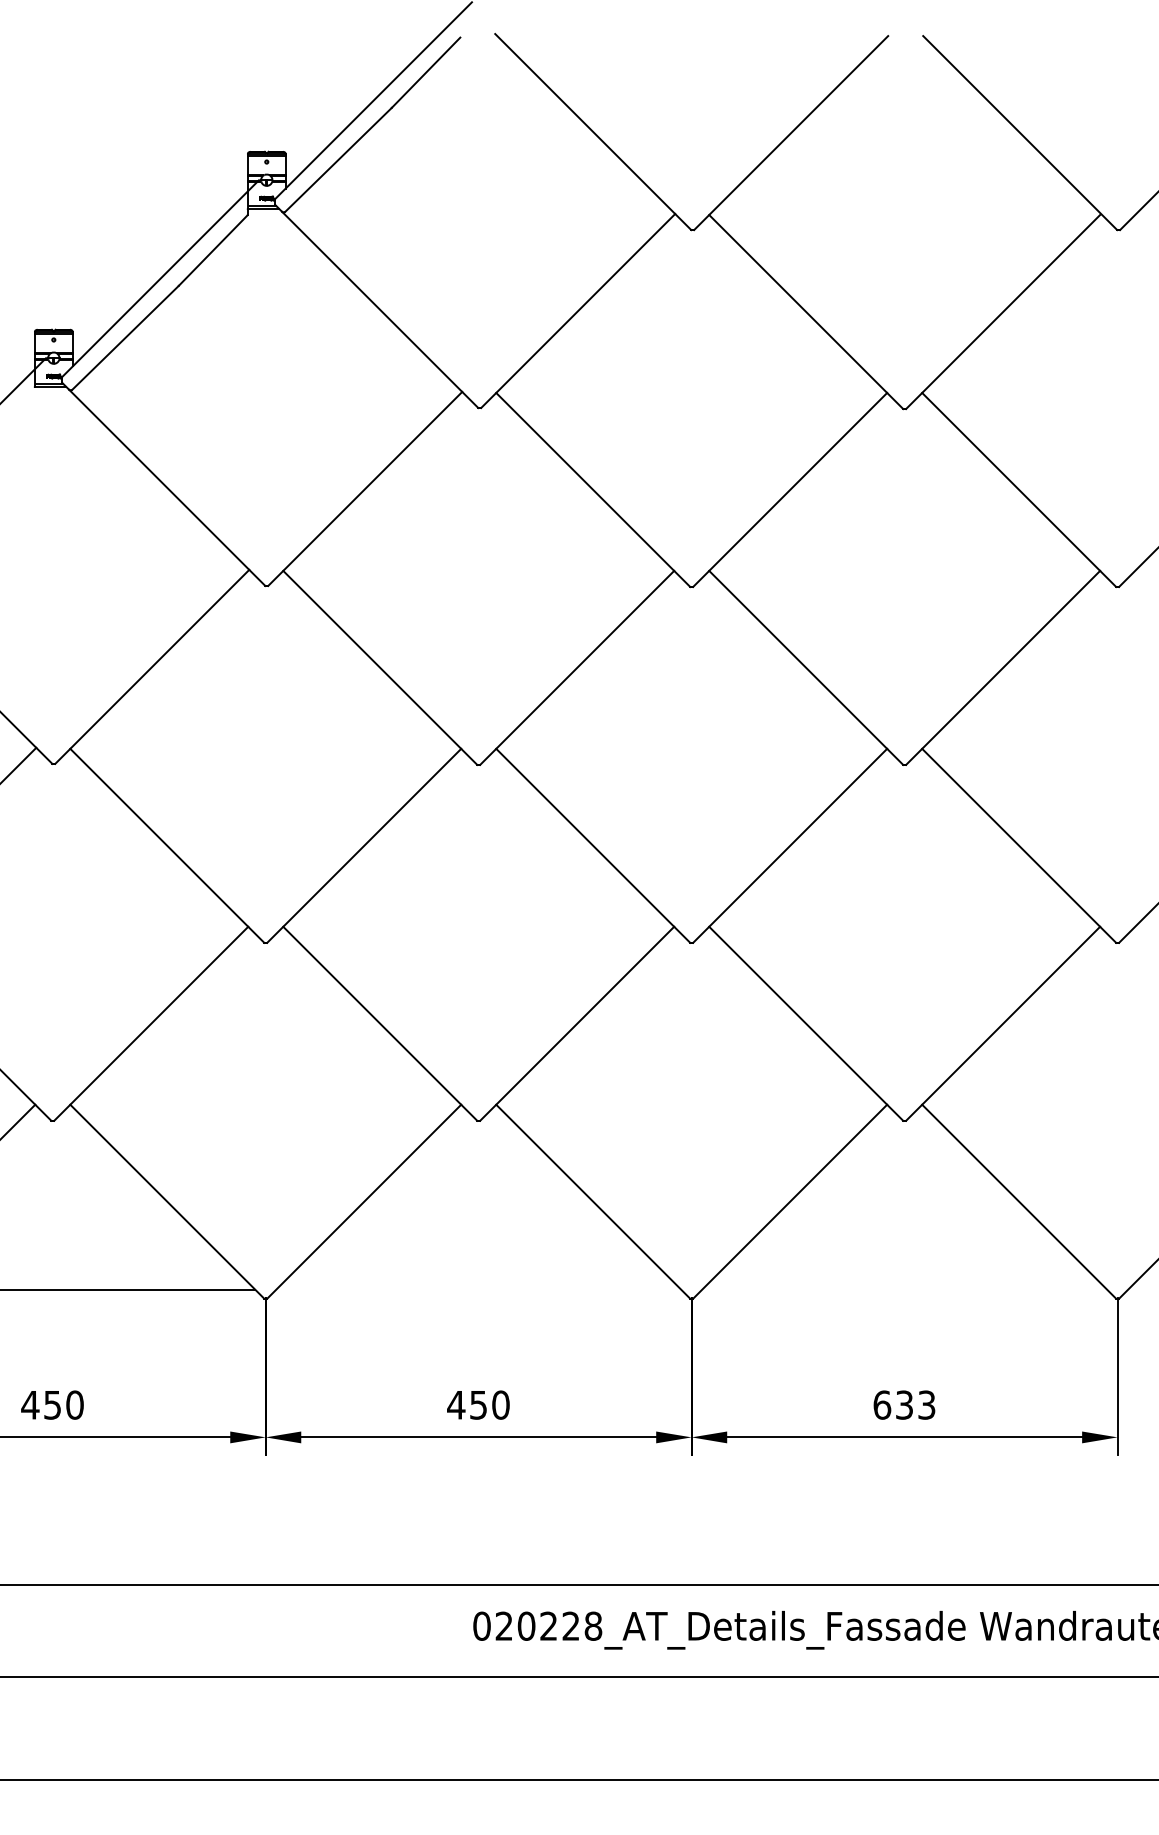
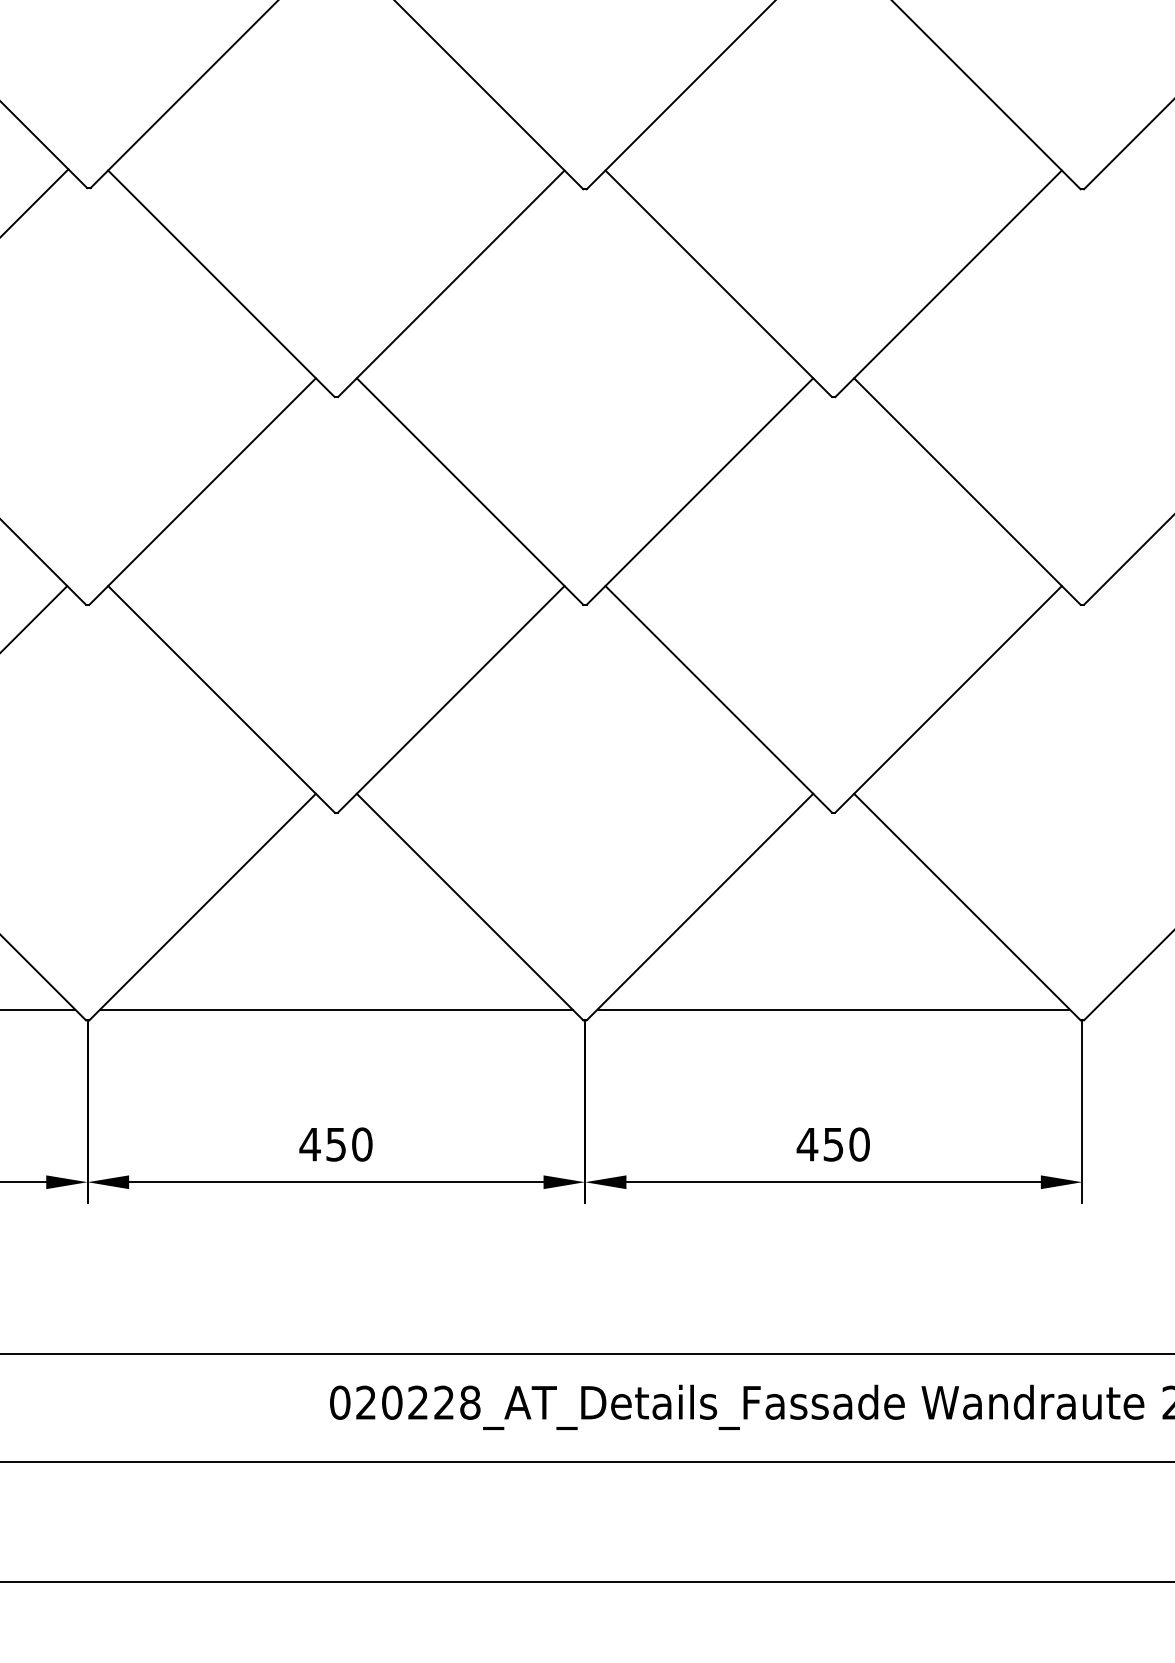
line: (478, 1289) -> (336, 1009), added
line: (904, 1289) -> (833, 1009), added
text: (904, 1404) -> (833, 1143), 633 -> 450

